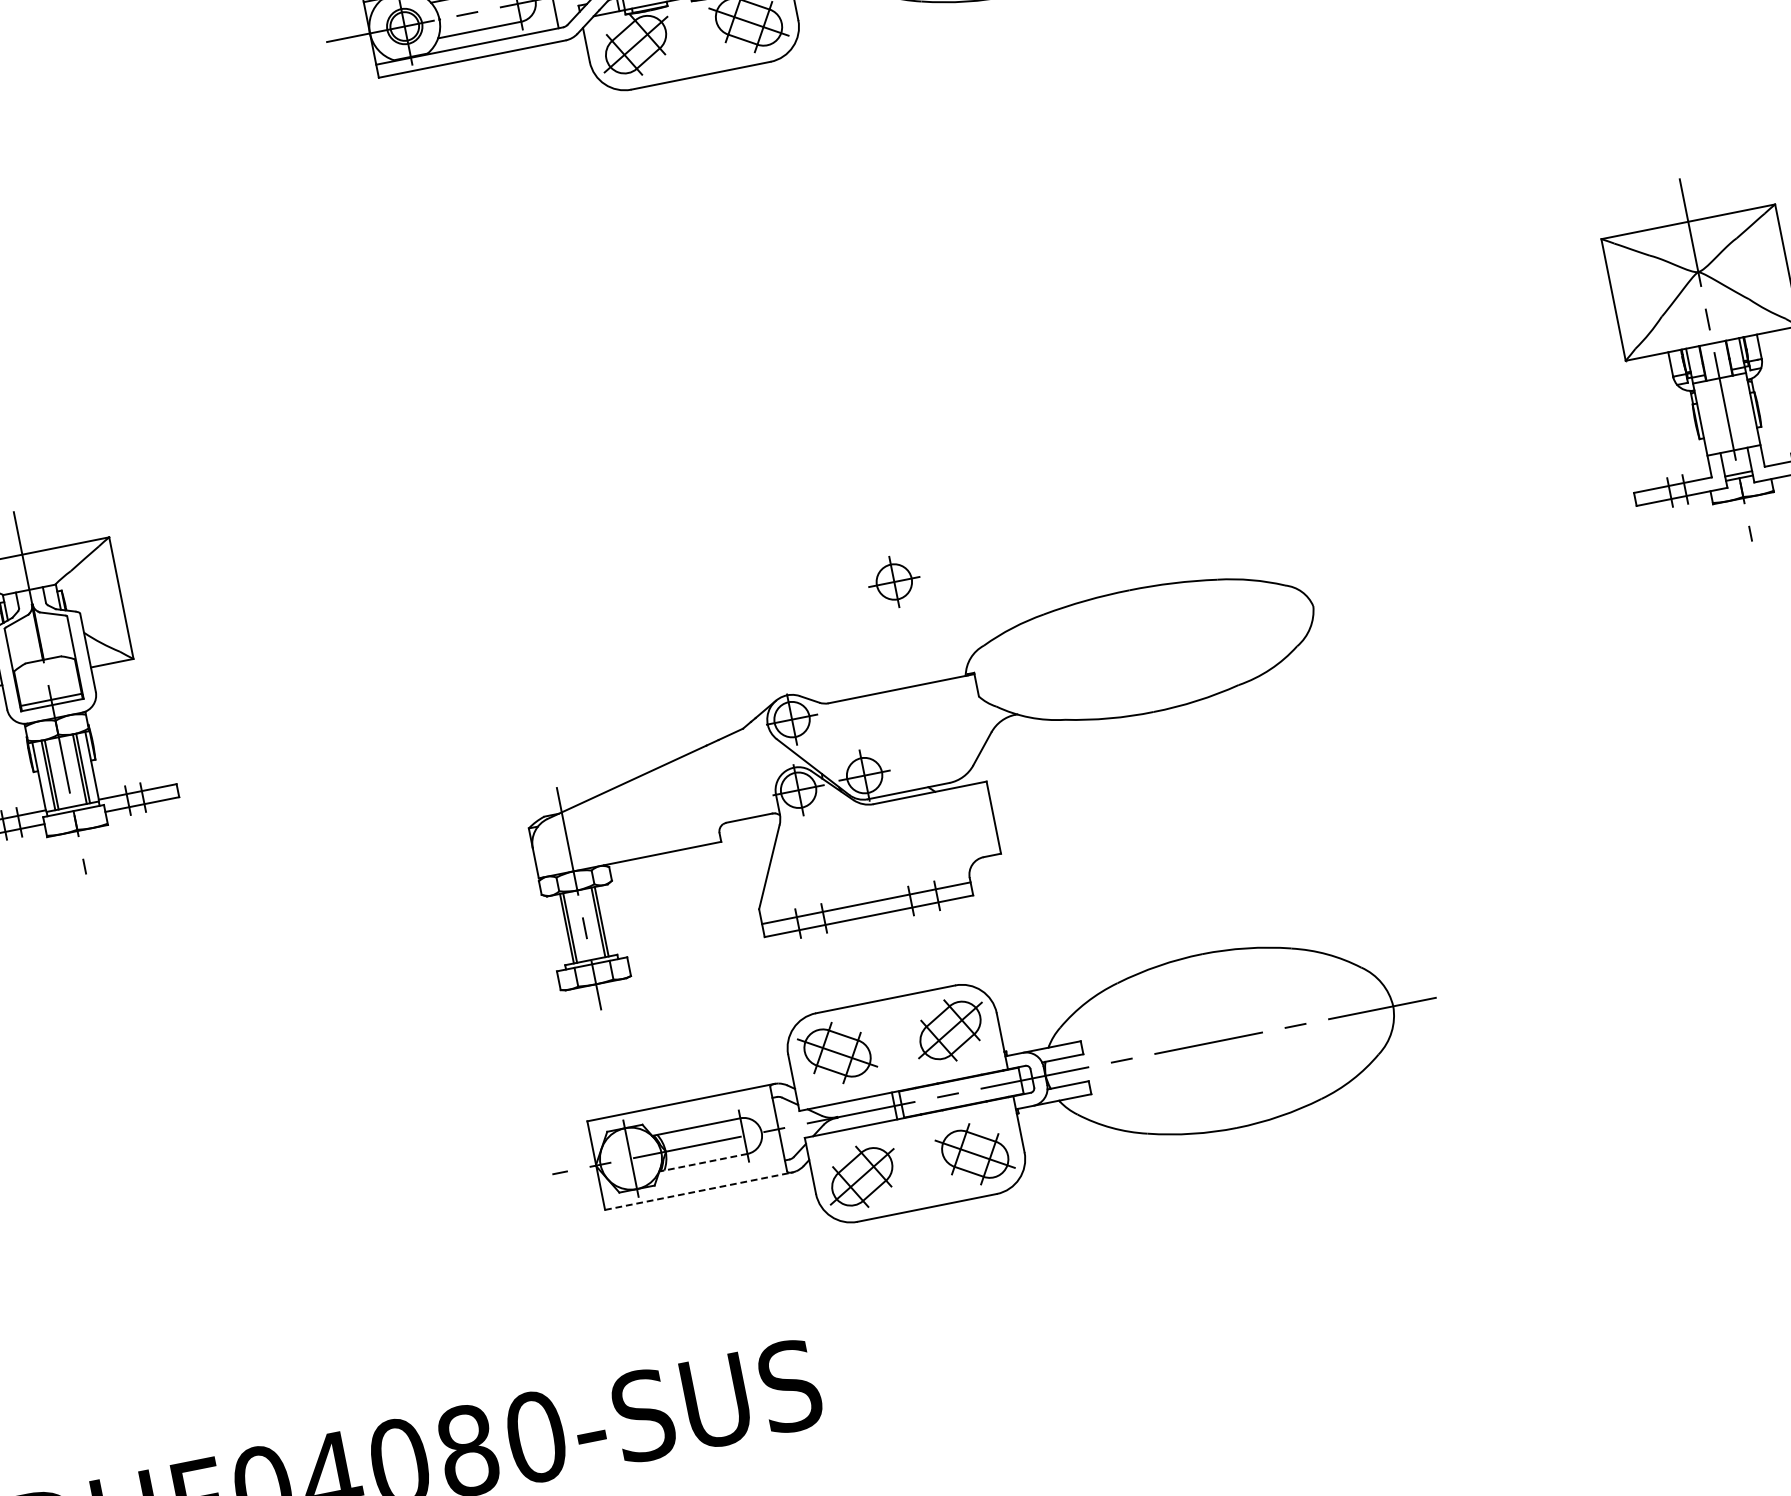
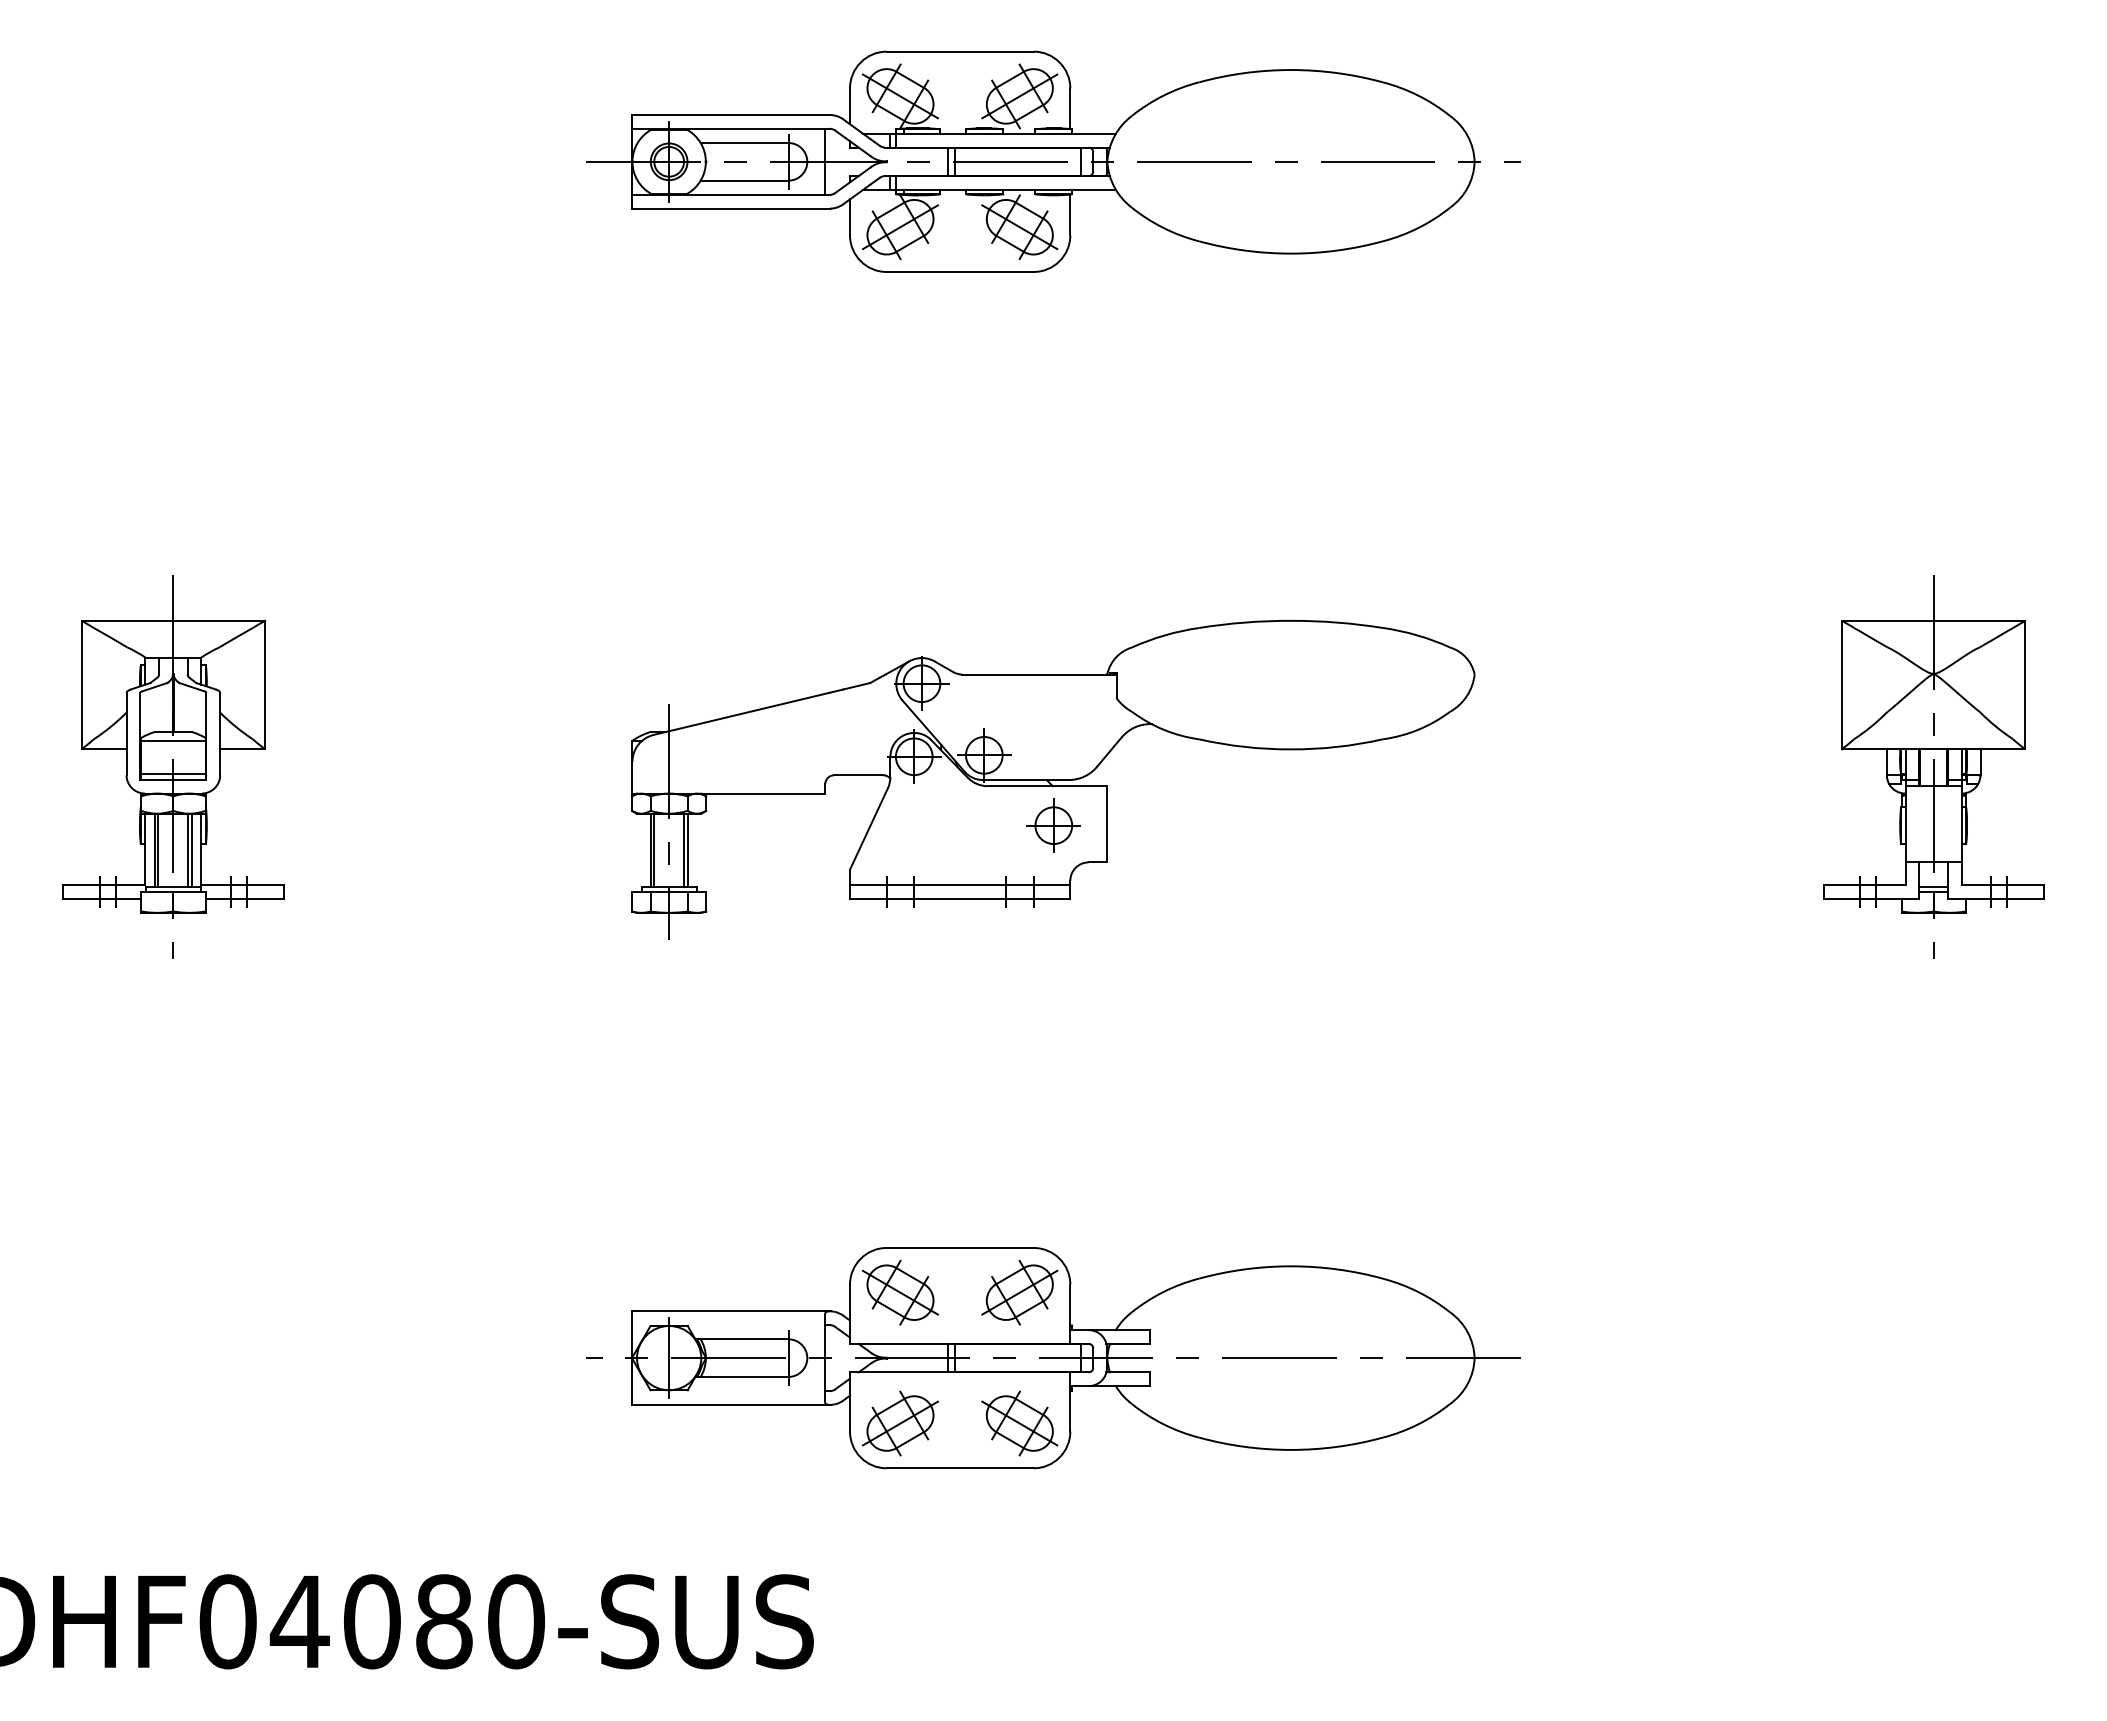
line: (45, 667) -> (173, 740), added
part: (934, 785) -> (1053, 779), moved
line: (702, 1162) -> (741, 1376), dashed -> solid
line: (698, 1190) -> (731, 1404), dashed -> solid

